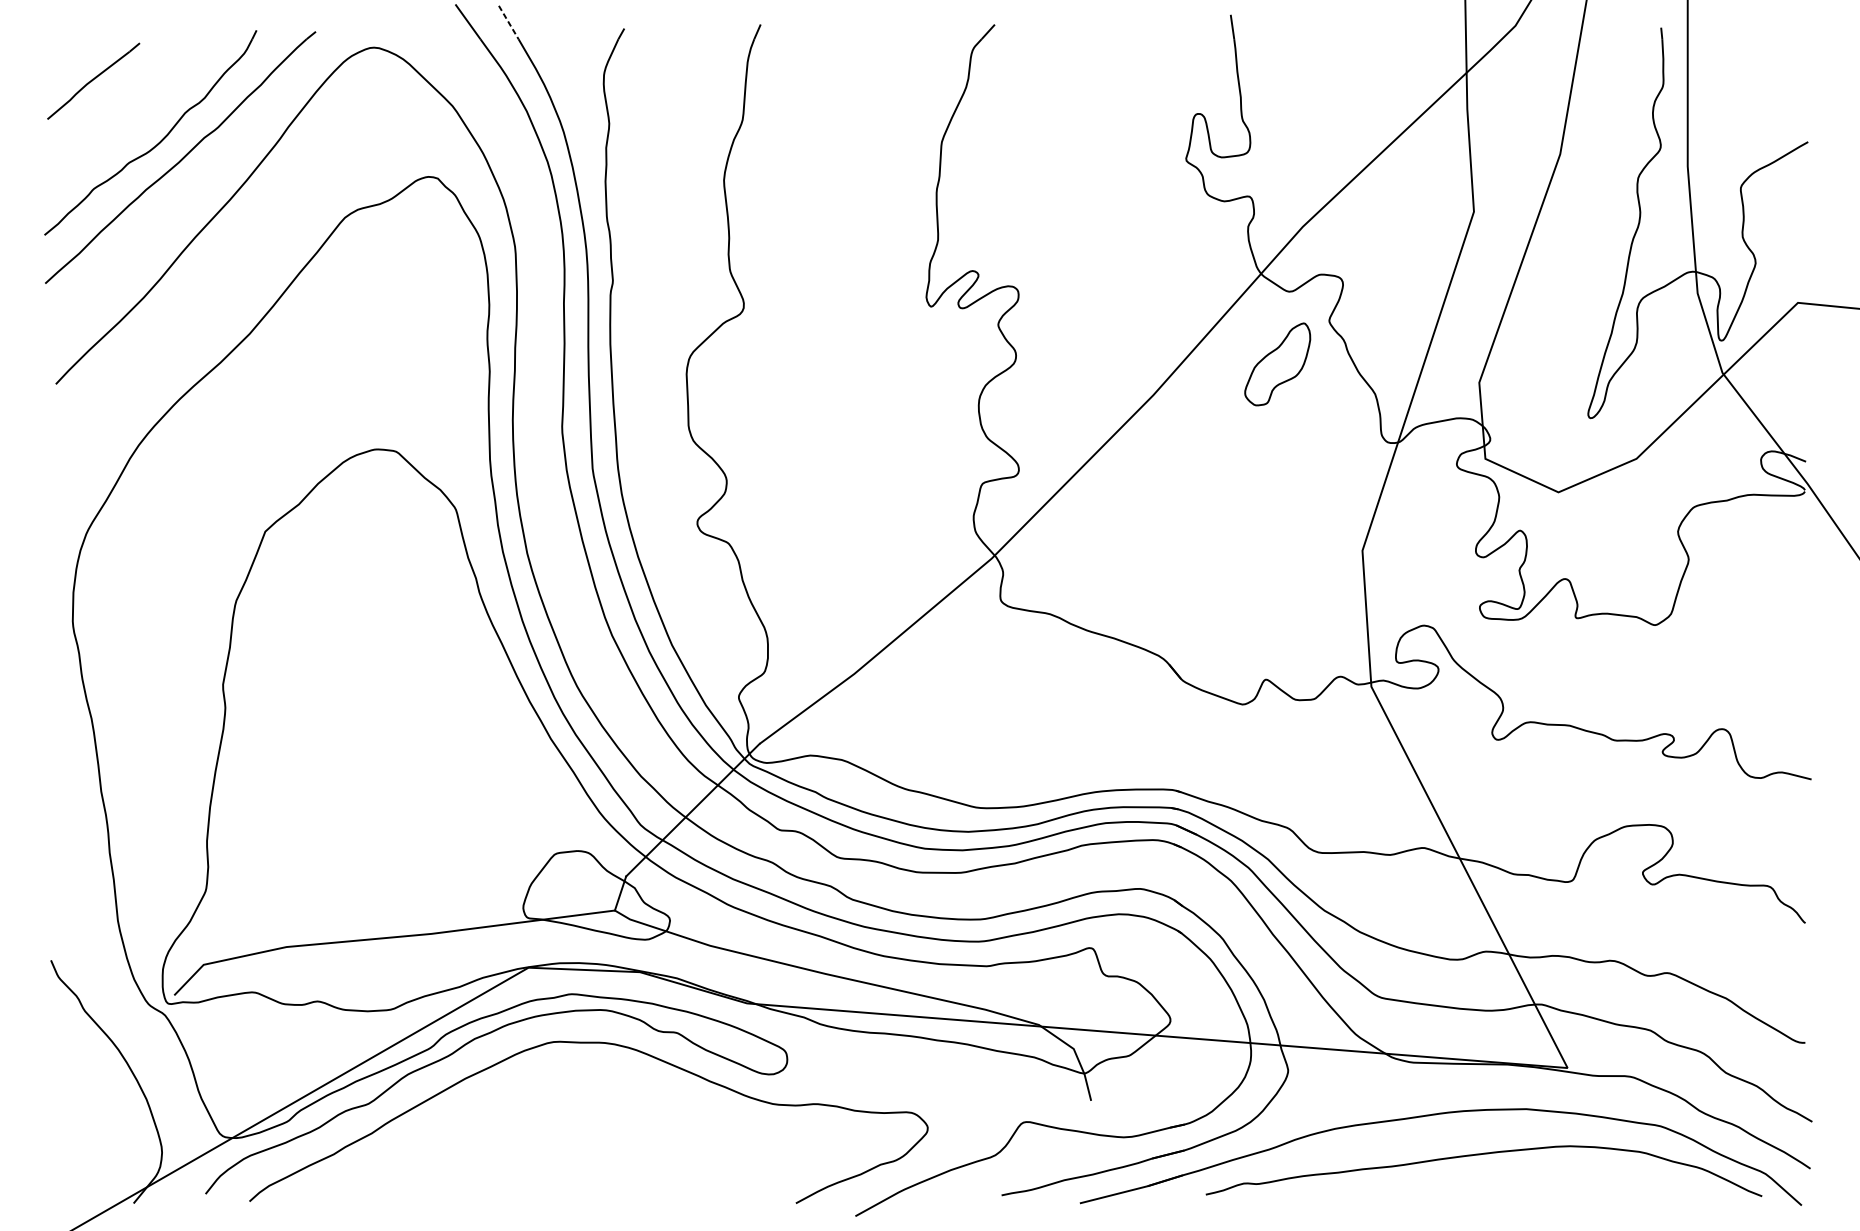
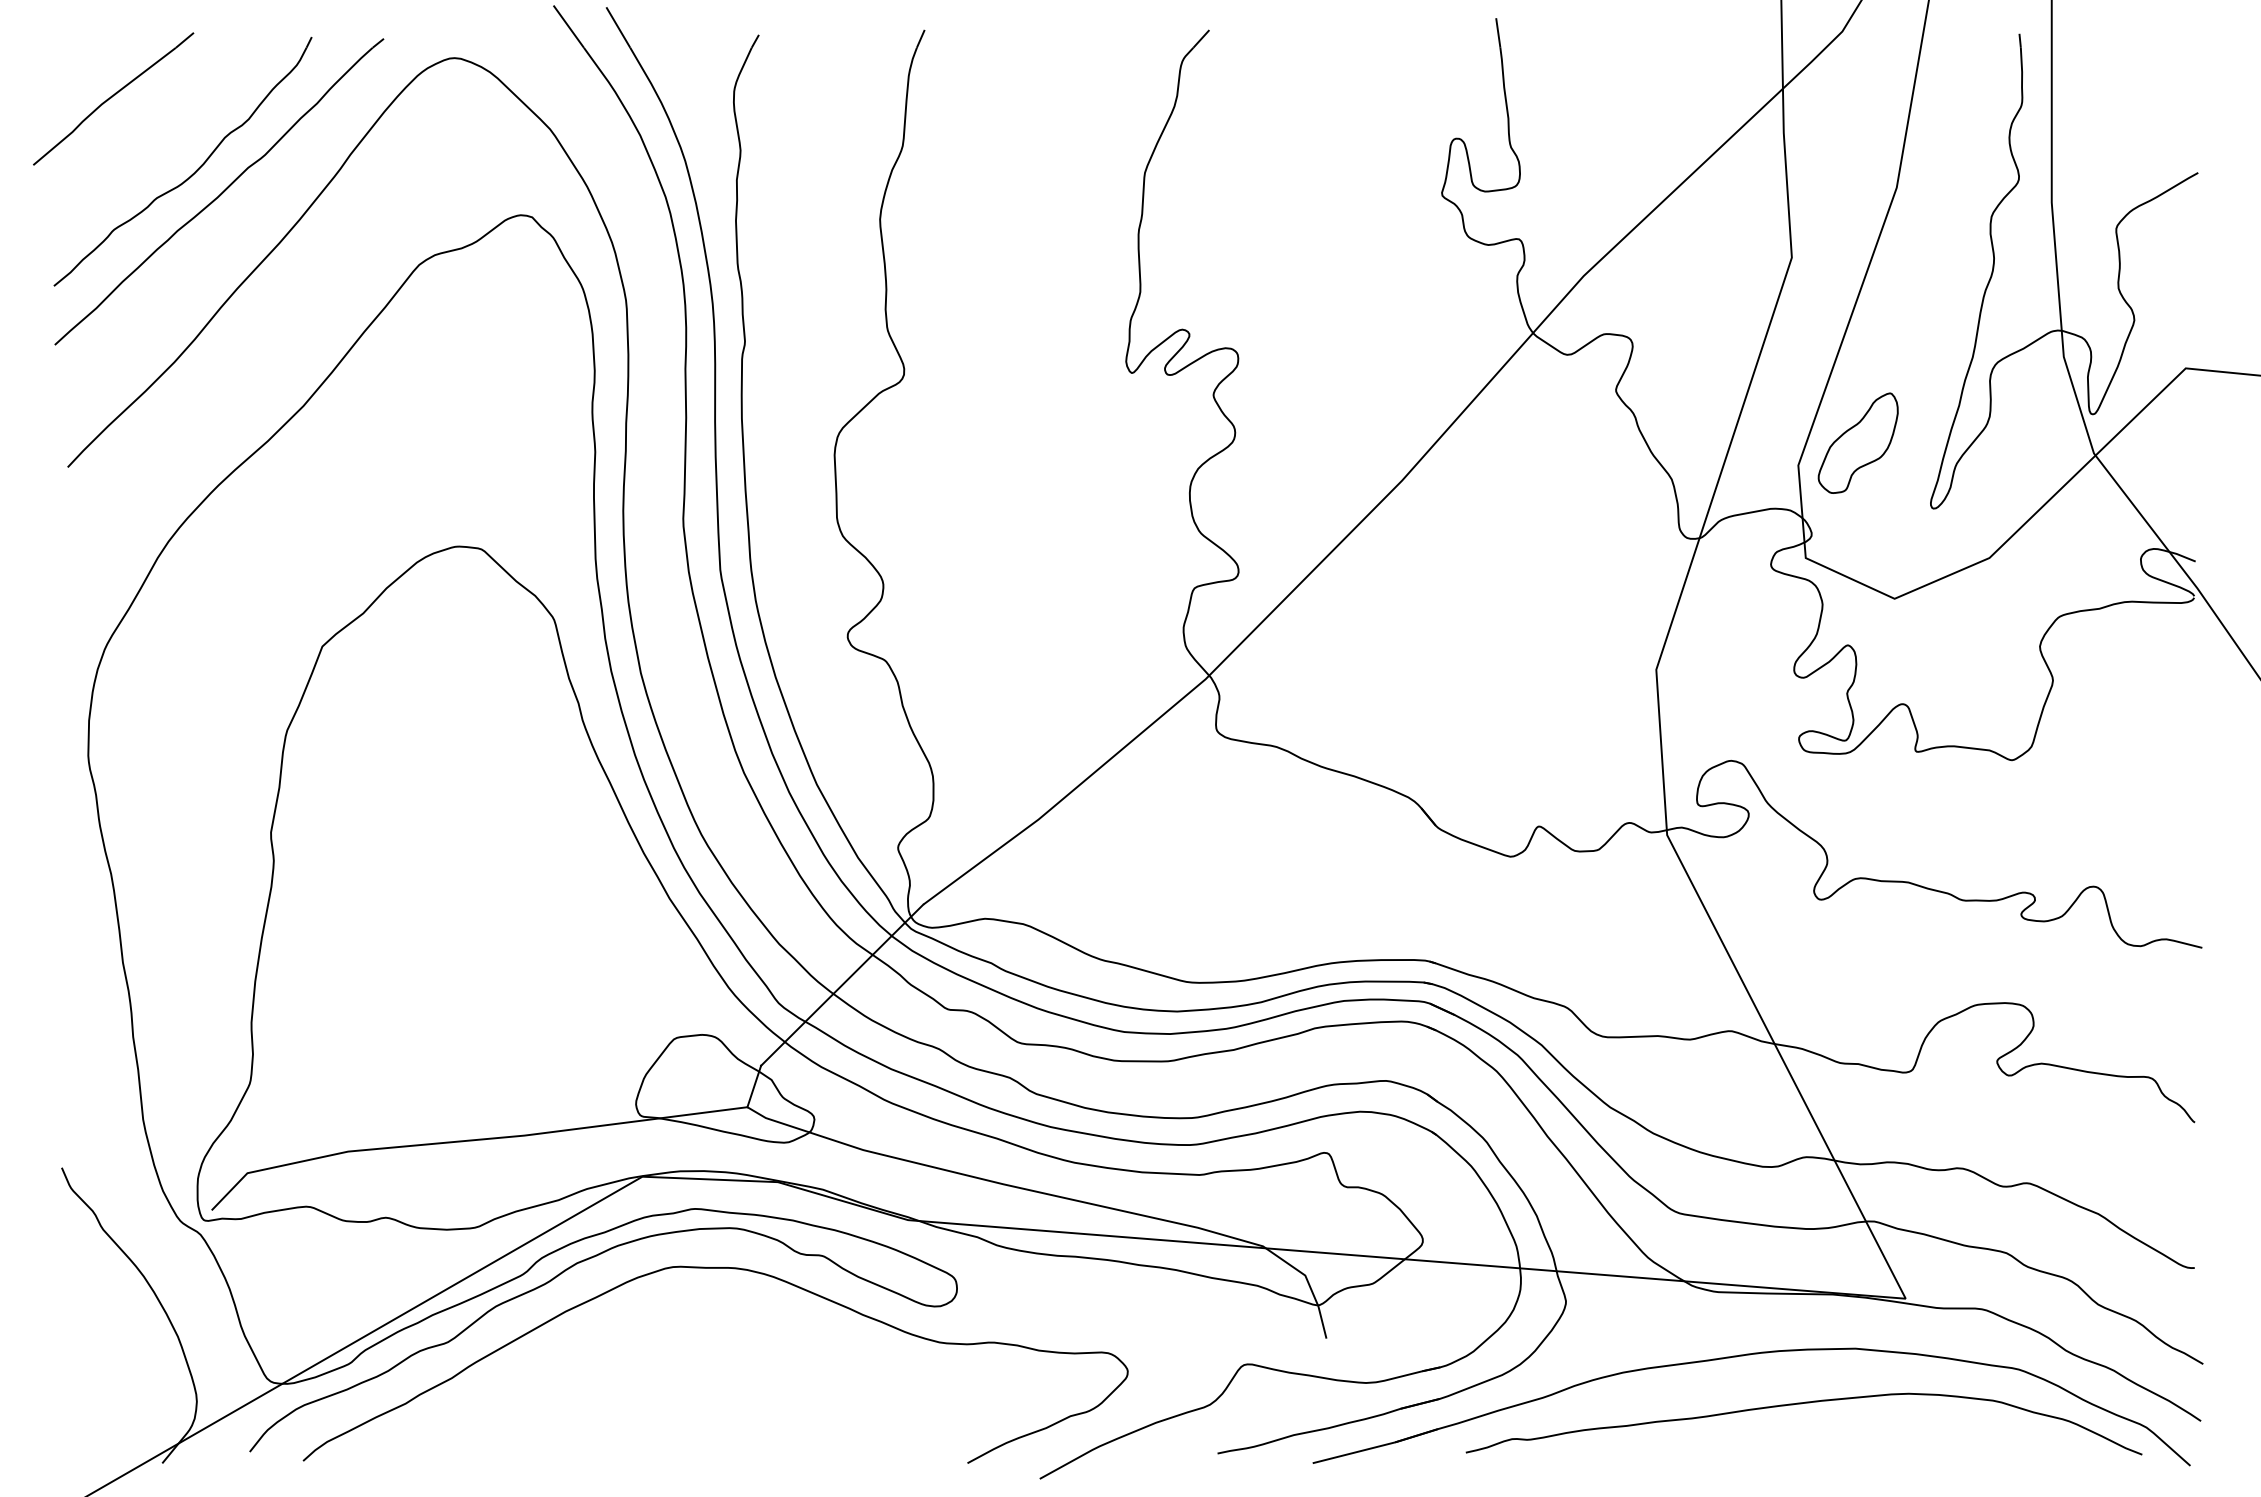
line: (508, 22) -> (618, 27), dashed -> solid
part: (93, 80) -> (113, 98), size x1.43
part: (1277, 363) -> (1857, 442), moved

